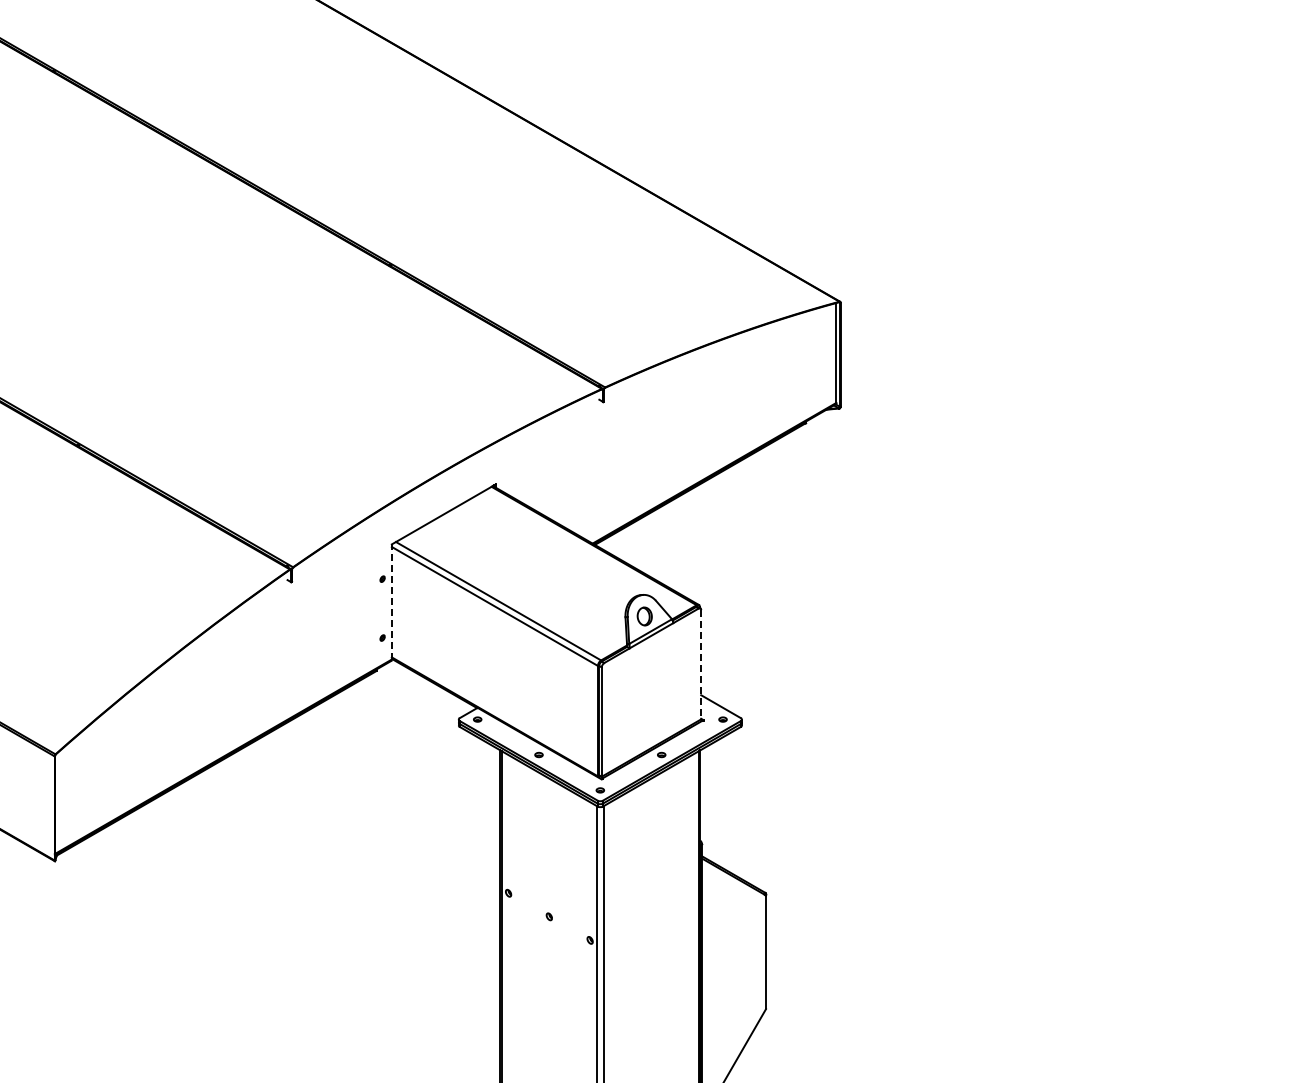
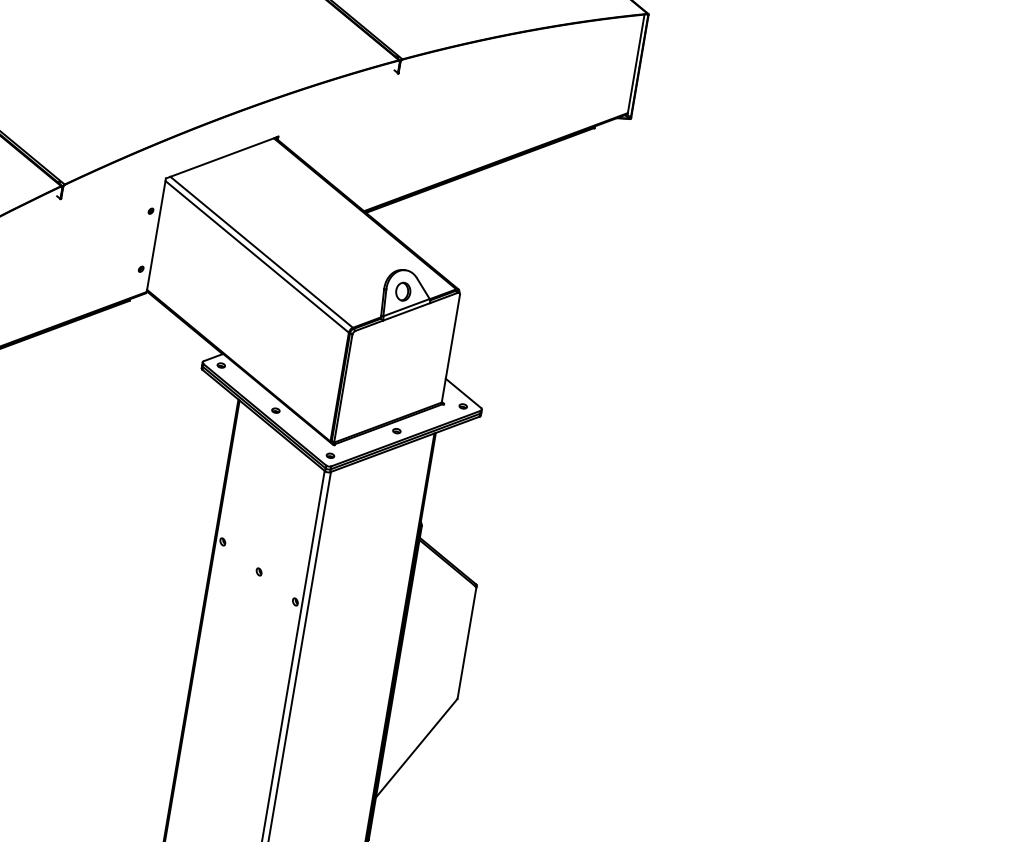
line: (391, 601) -> (156, 234), dashed -> solid
line: (701, 664) -> (451, 348), dashed -> solid

